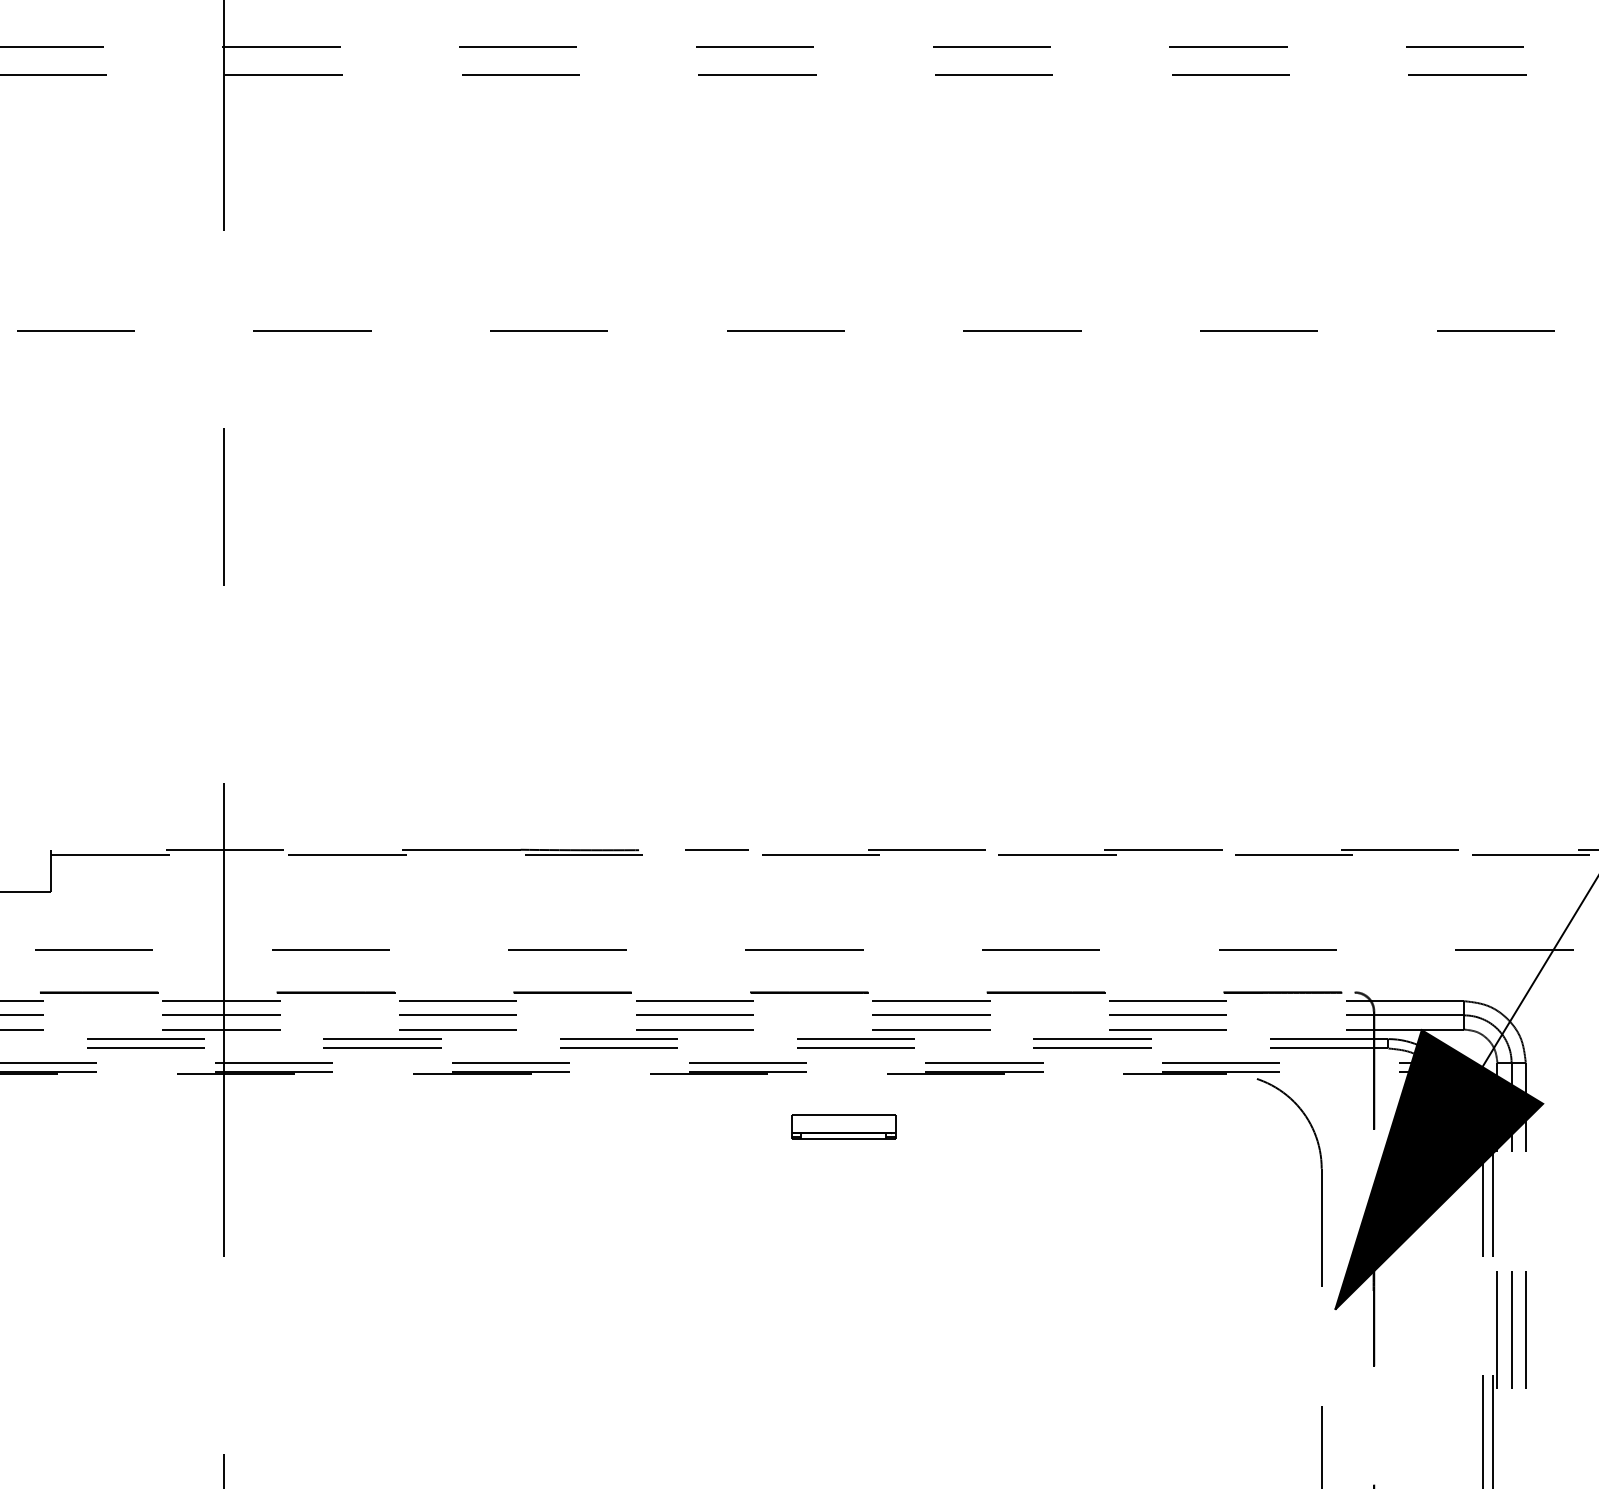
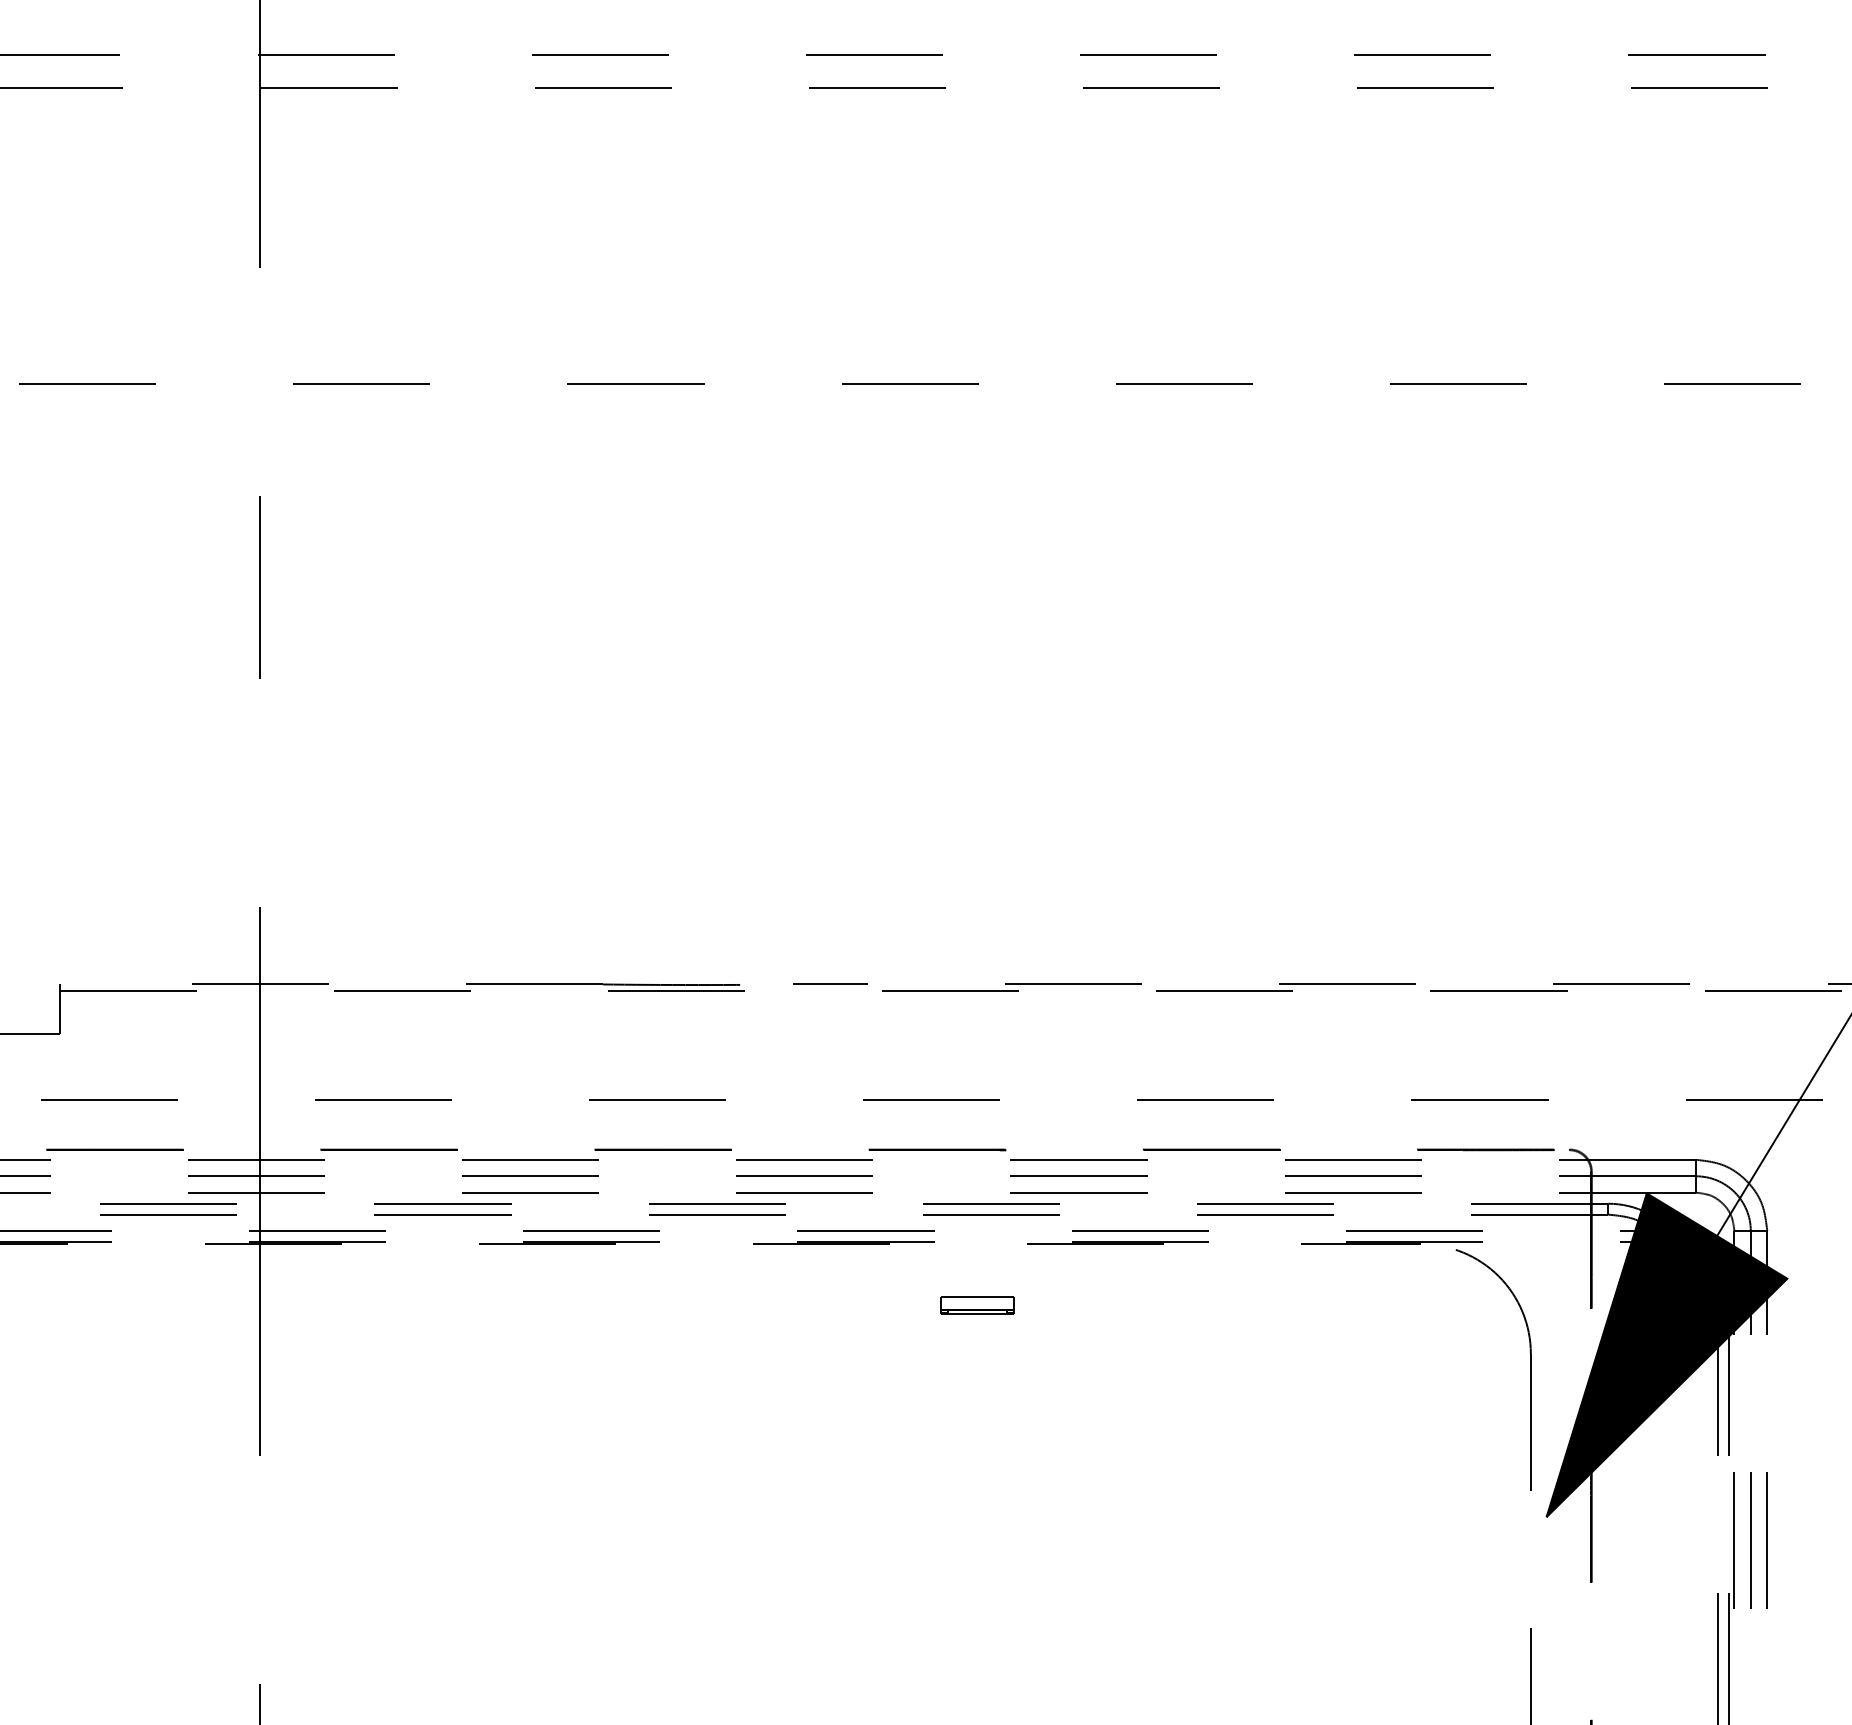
part: (843, 1126) -> (976, 1304), size x0.6

